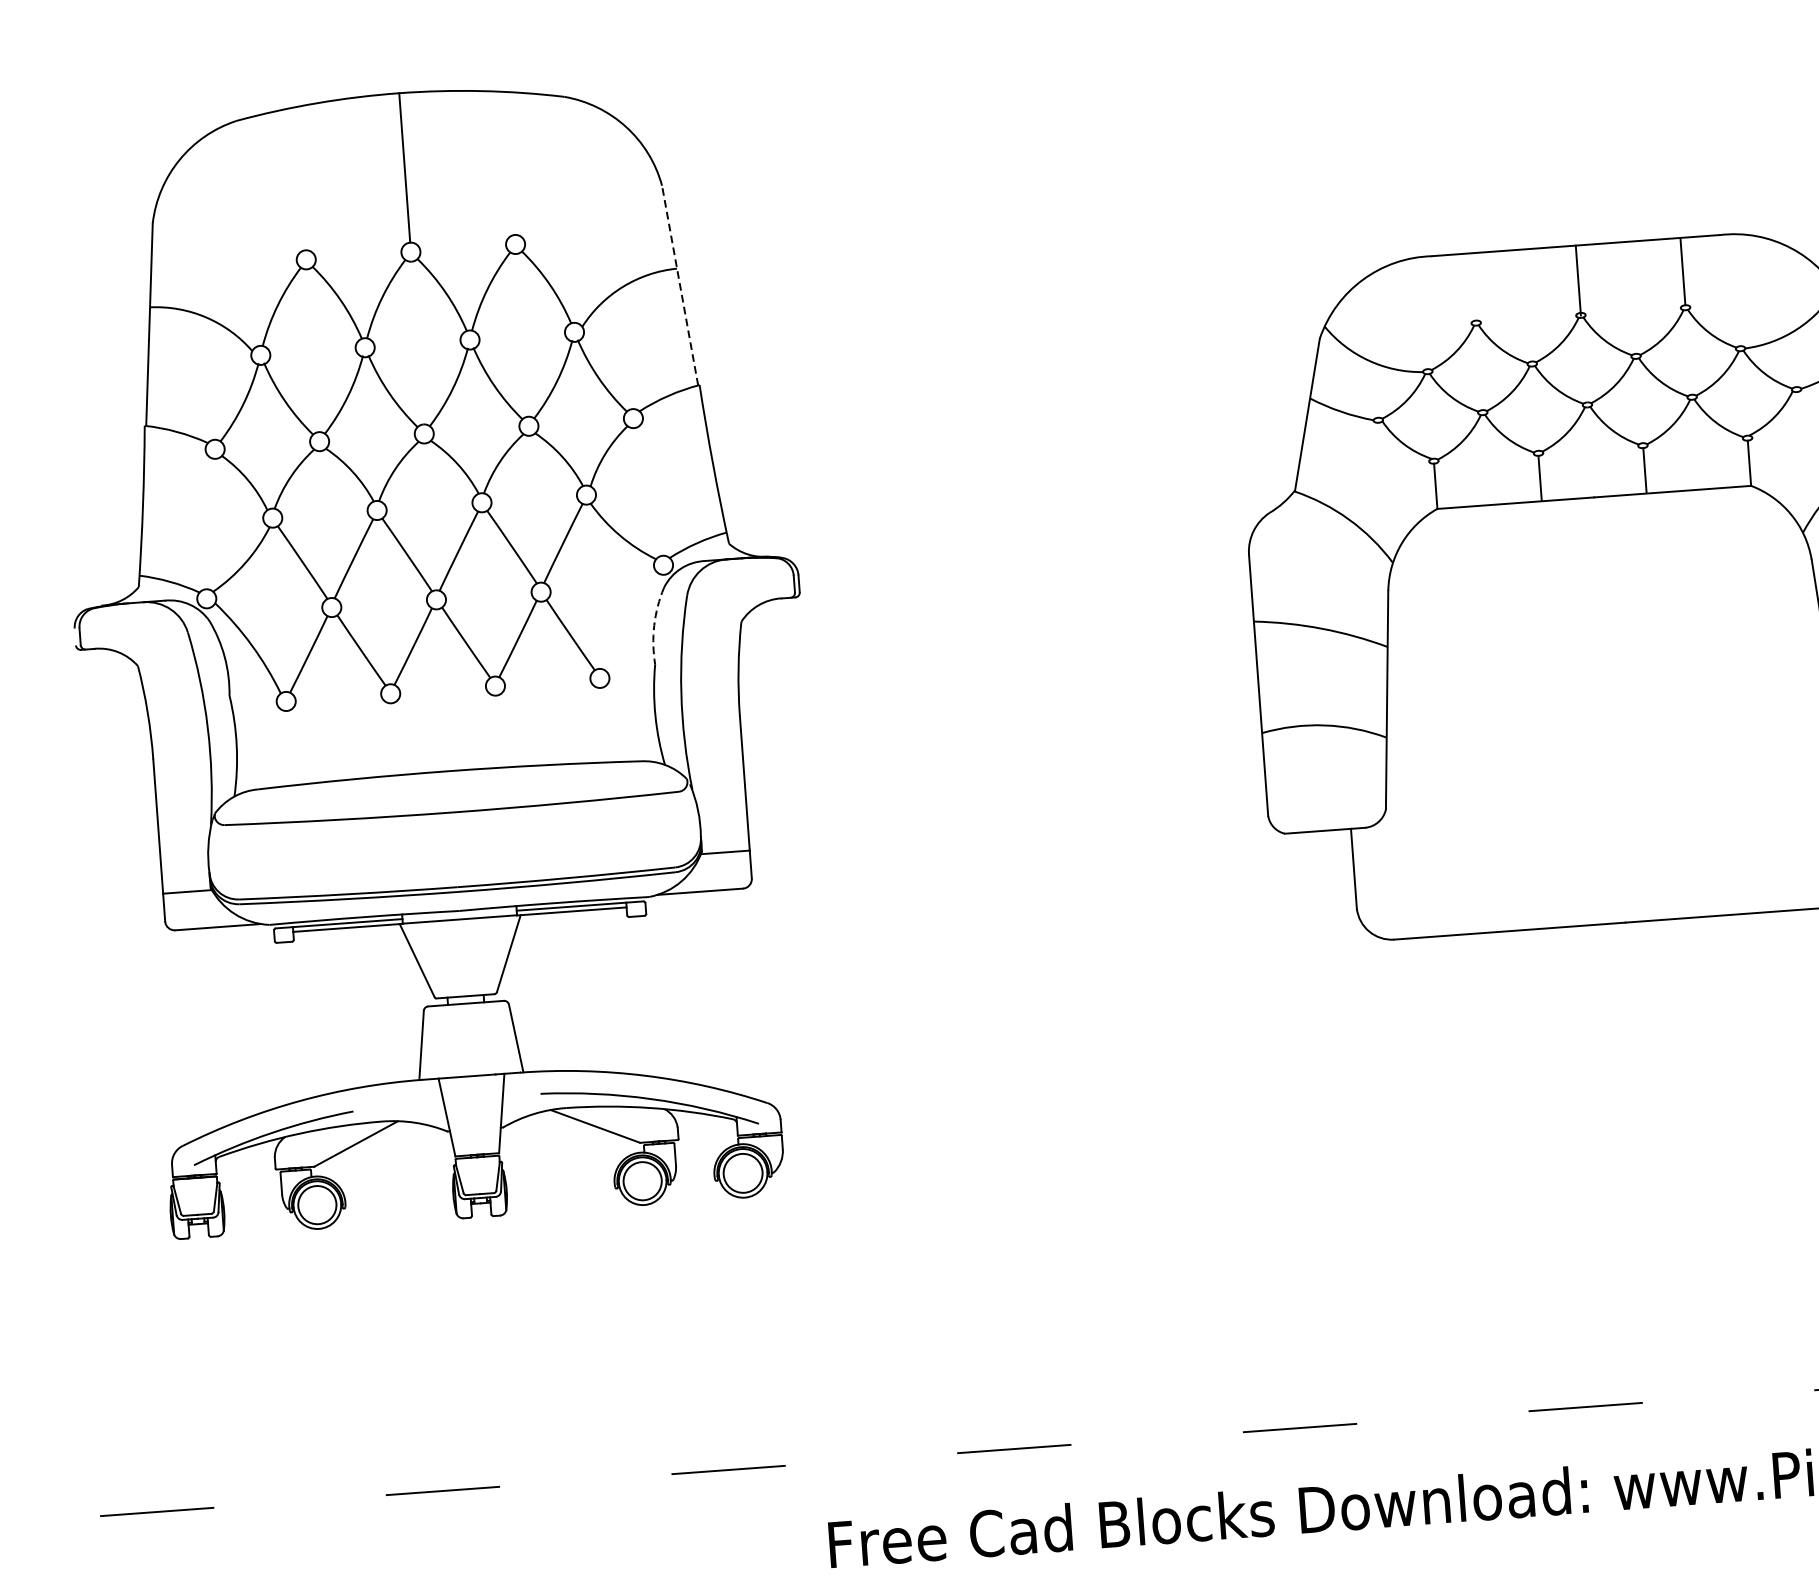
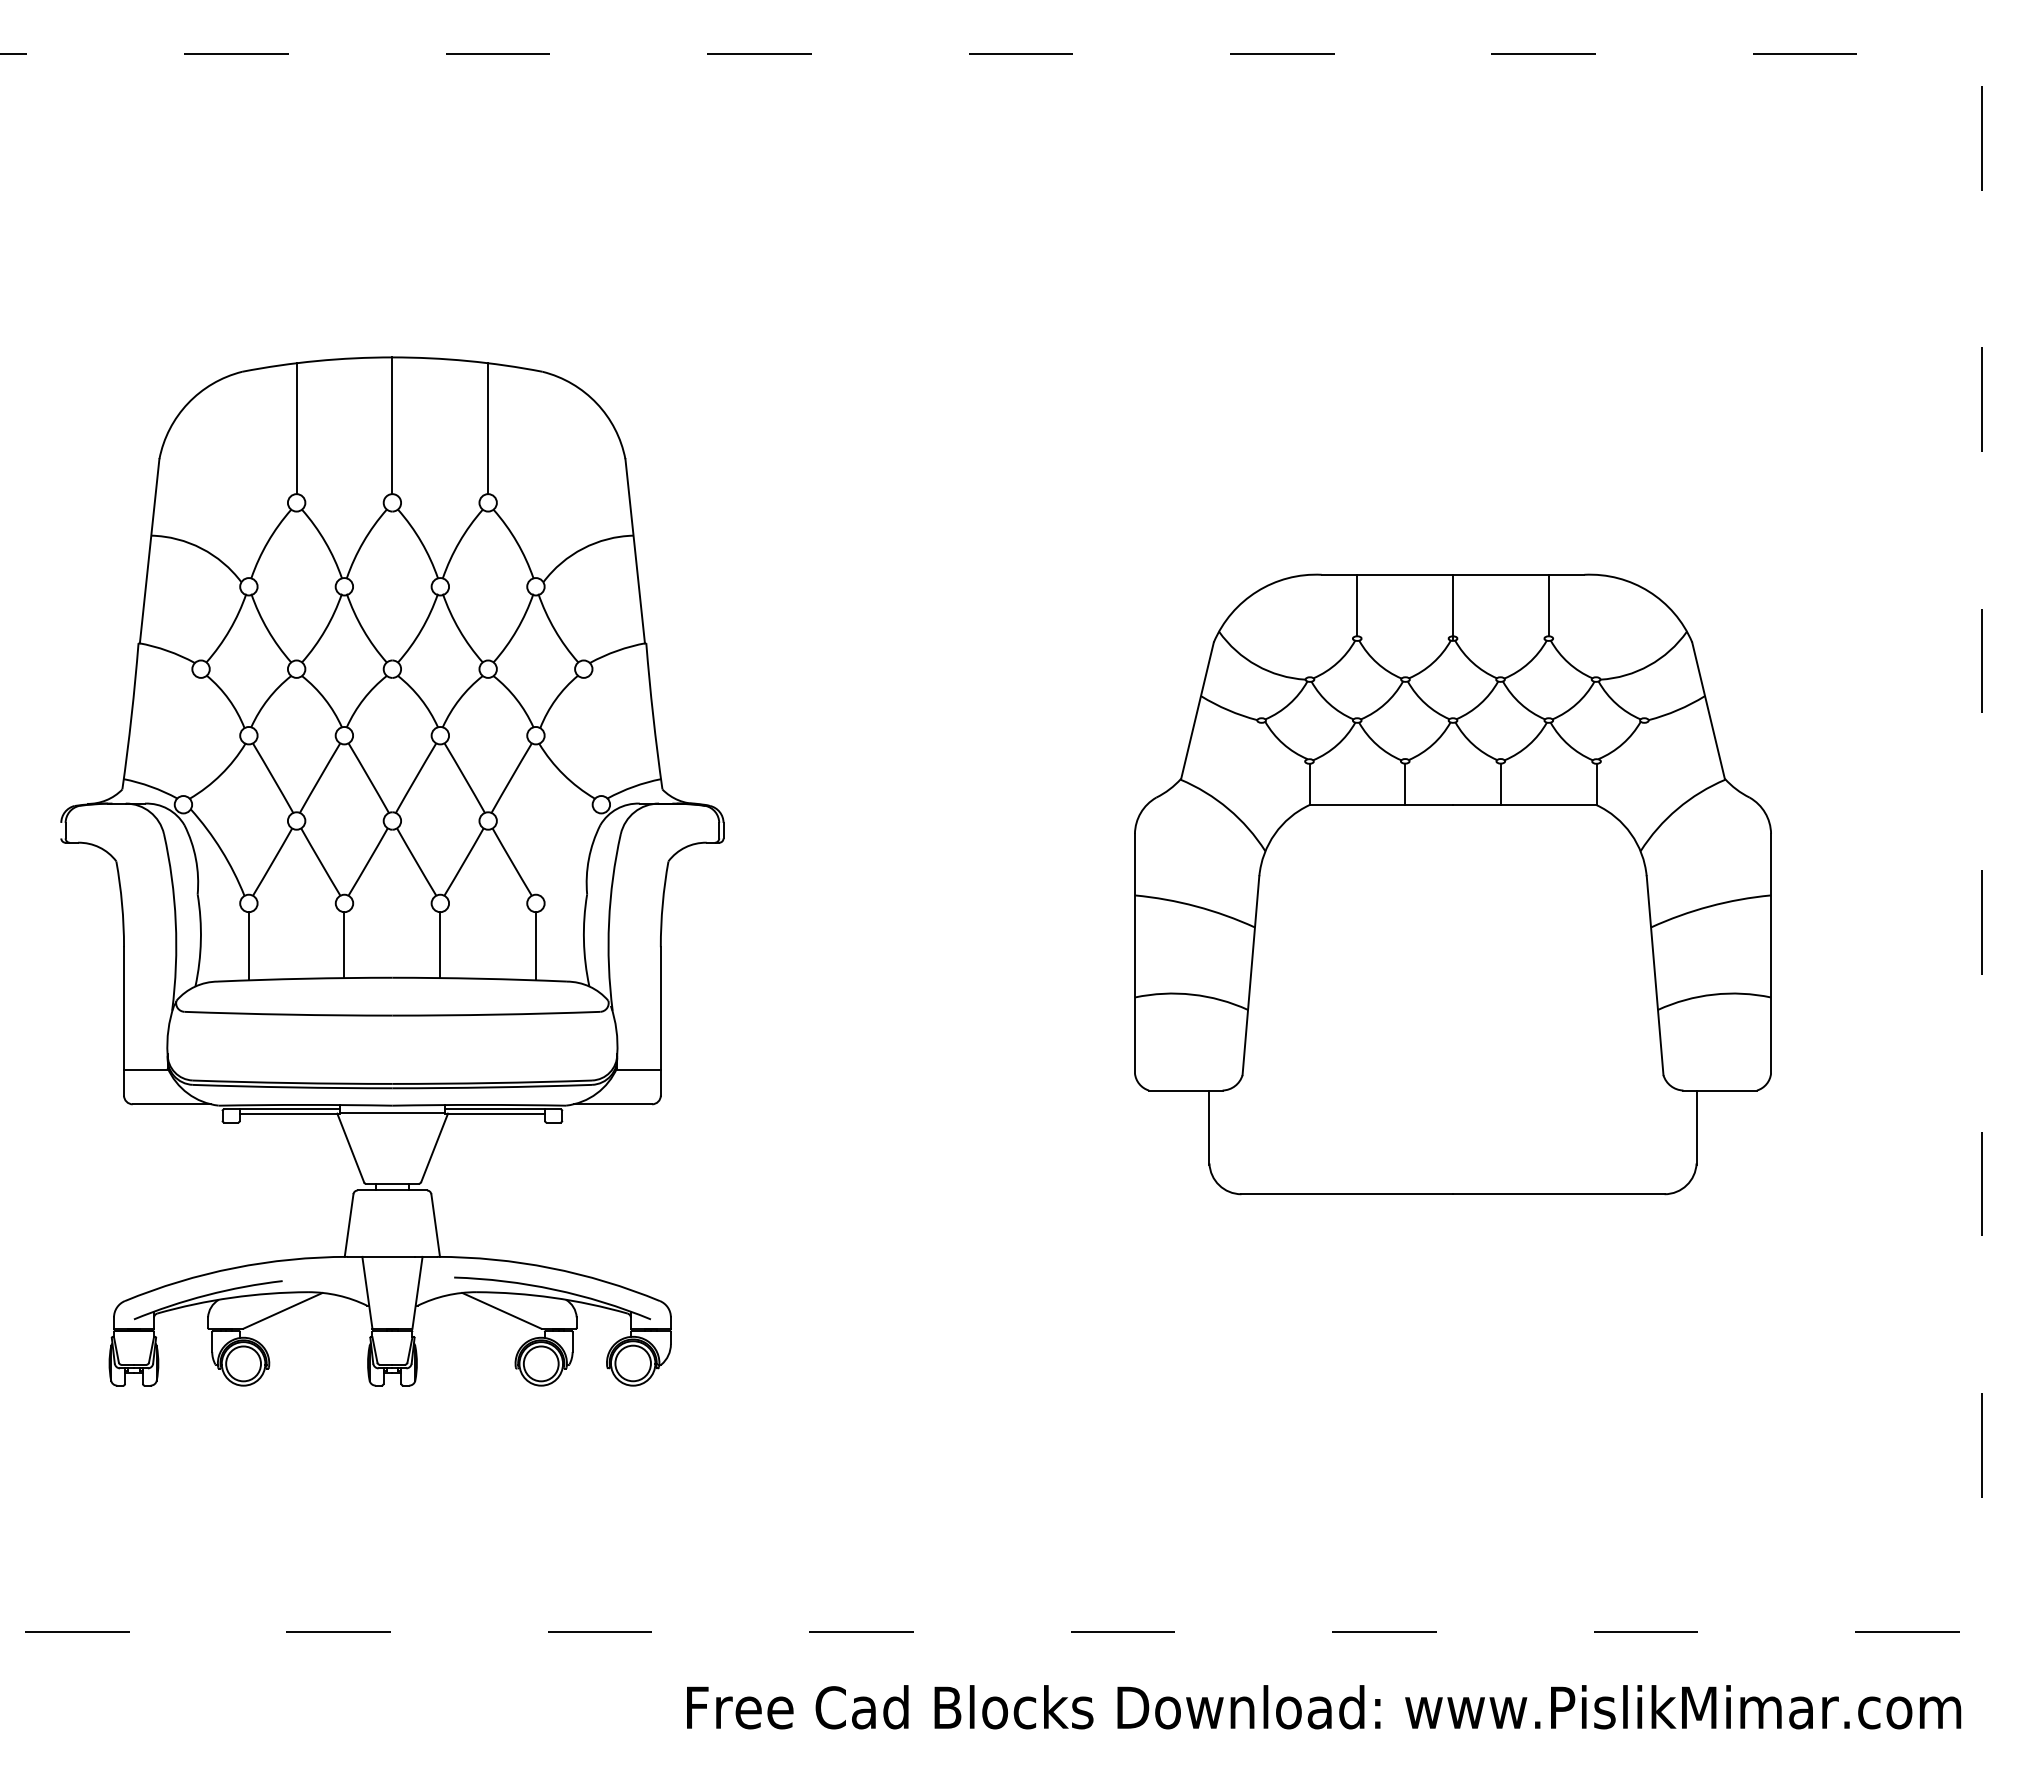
line: (509, 163) -> (488, 428), added
line: (300, 178) -> (296, 428), added
line: (680, 285) -> (635, 551), dashed -> solid
line: (1473, 286) -> (1357, 605), added
arc: (653, 625) -> (588, 858), dashed -> solid
line: (602, 725) -> (535, 946), added
line: (498, 732) -> (440, 945), added
line: (394, 739) -> (344, 945), added
line: (289, 748) -> (248, 946), added

